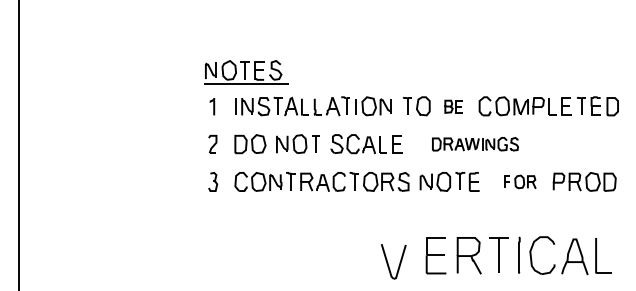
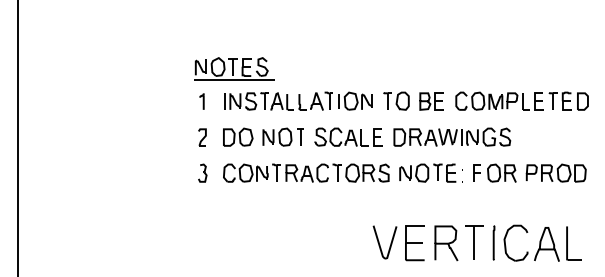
part: (453, 106) -> (431, 101), size x1.43
part: (475, 144) -> (452, 137), size x1.43
part: (520, 181) -> (495, 172), size x1.43
part: (393, 261) -> (384, 242), moved

